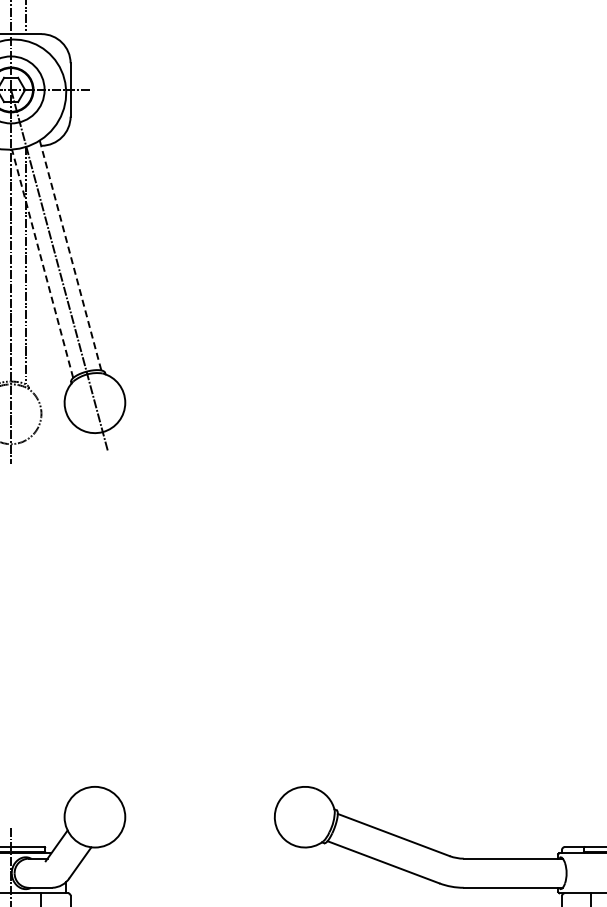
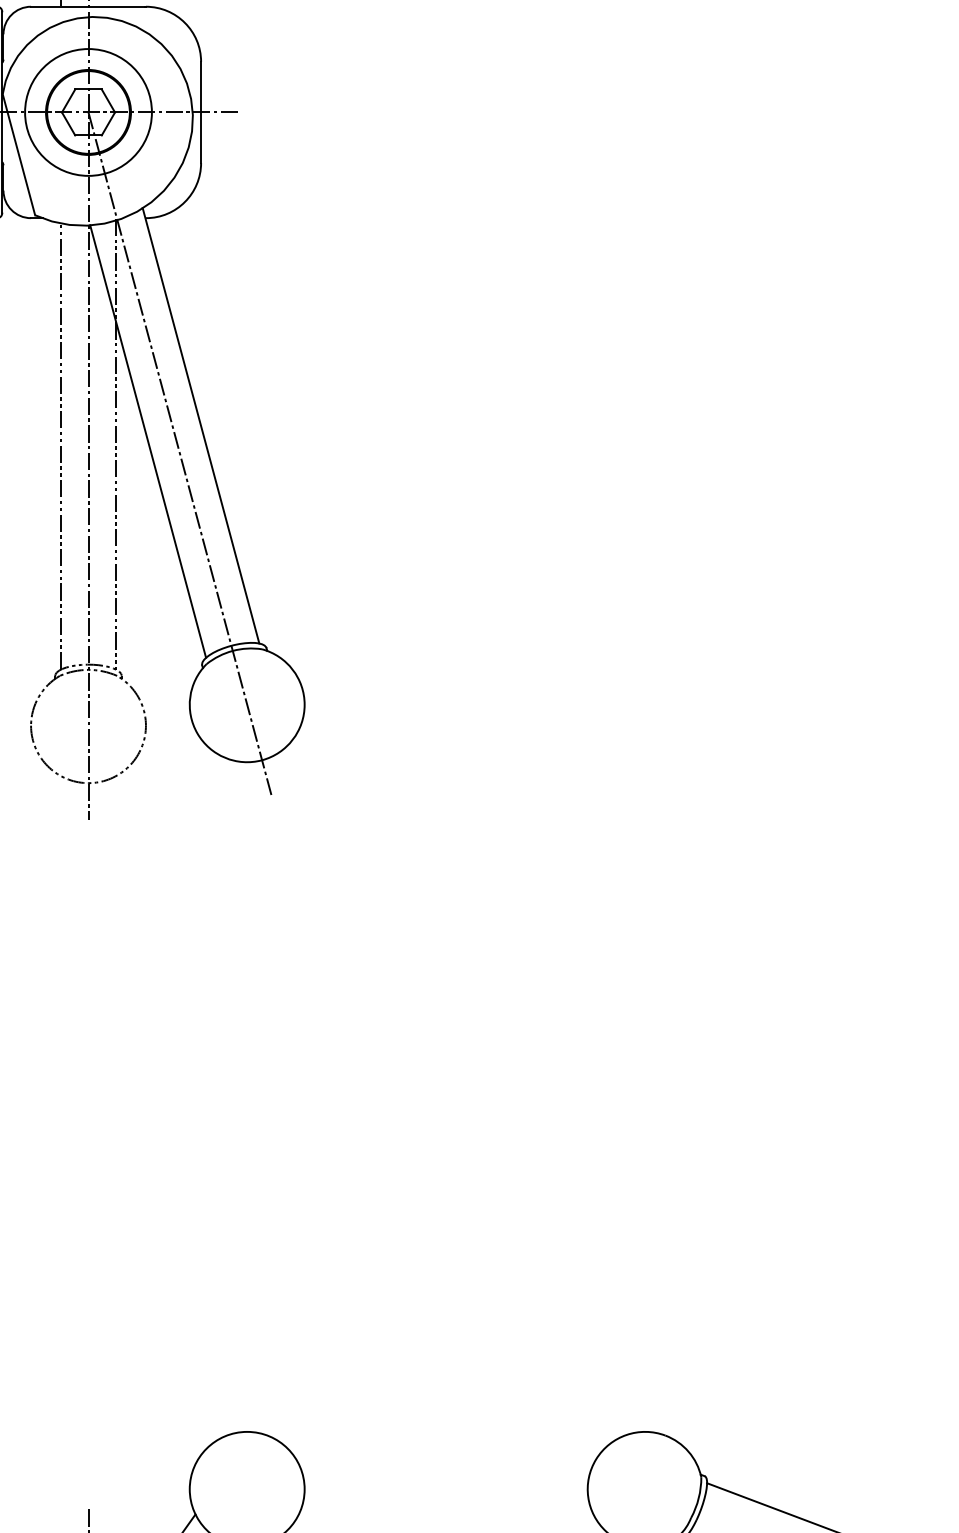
line: (70, 255) -> (200, 425), dashed -> solid
line: (42, 263) -> (147, 441), dashed -> solid

